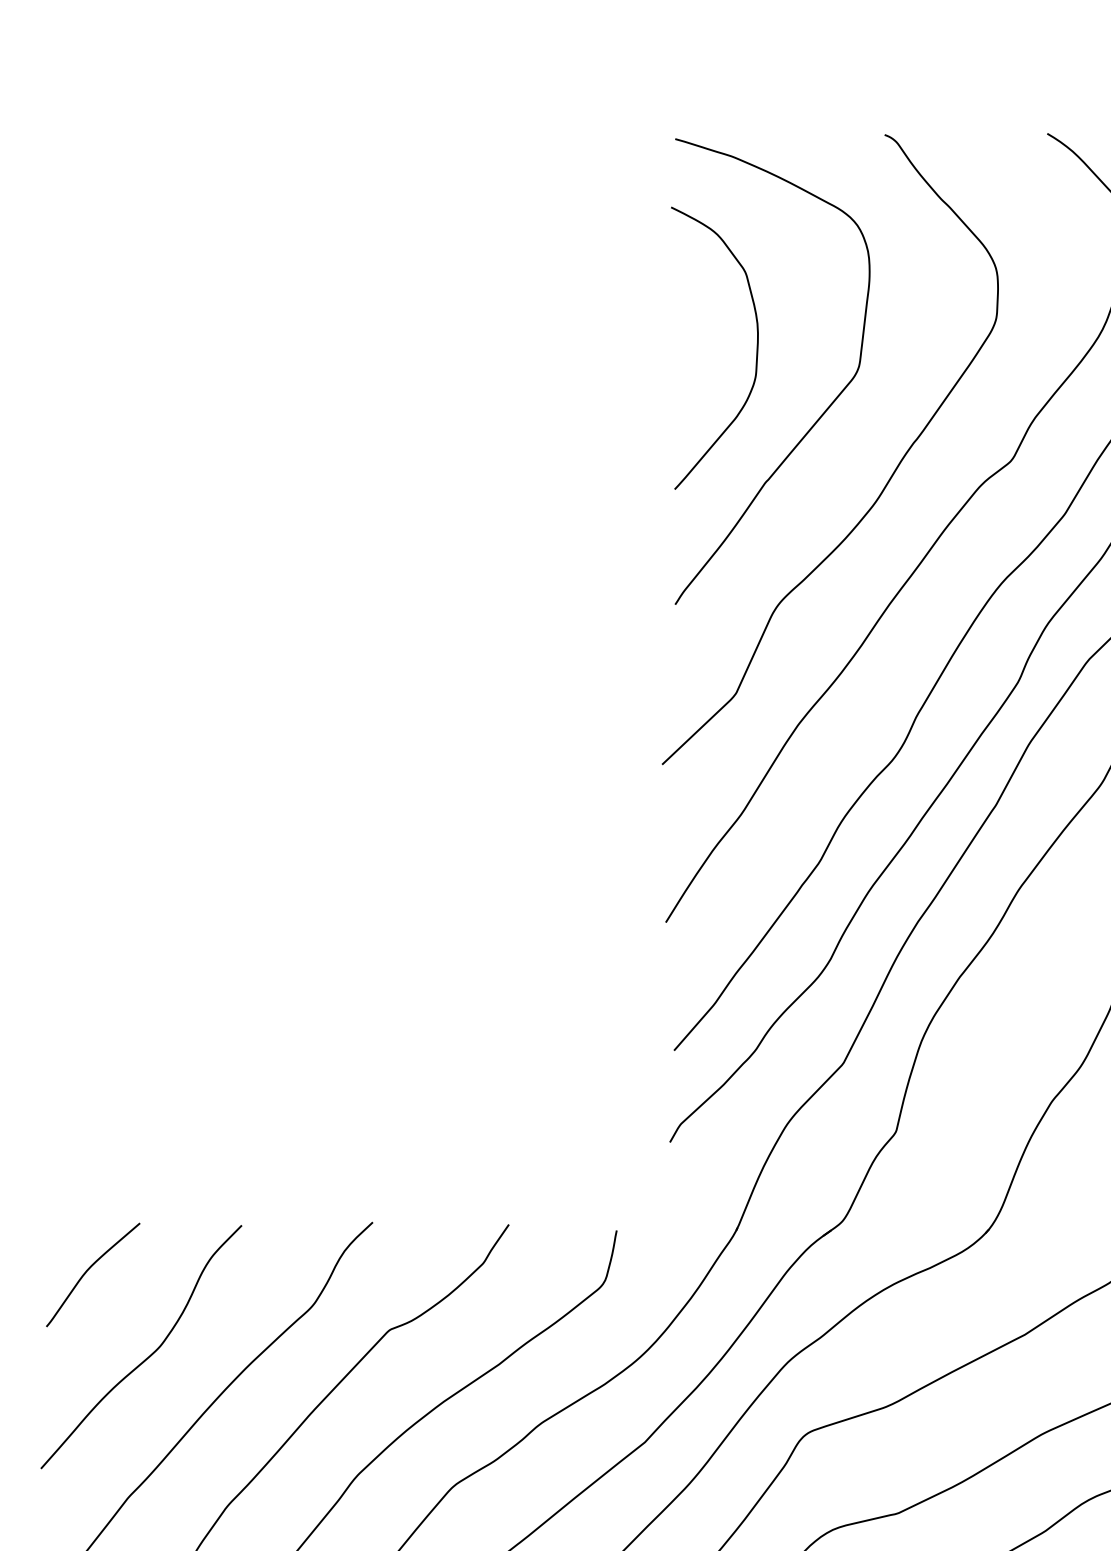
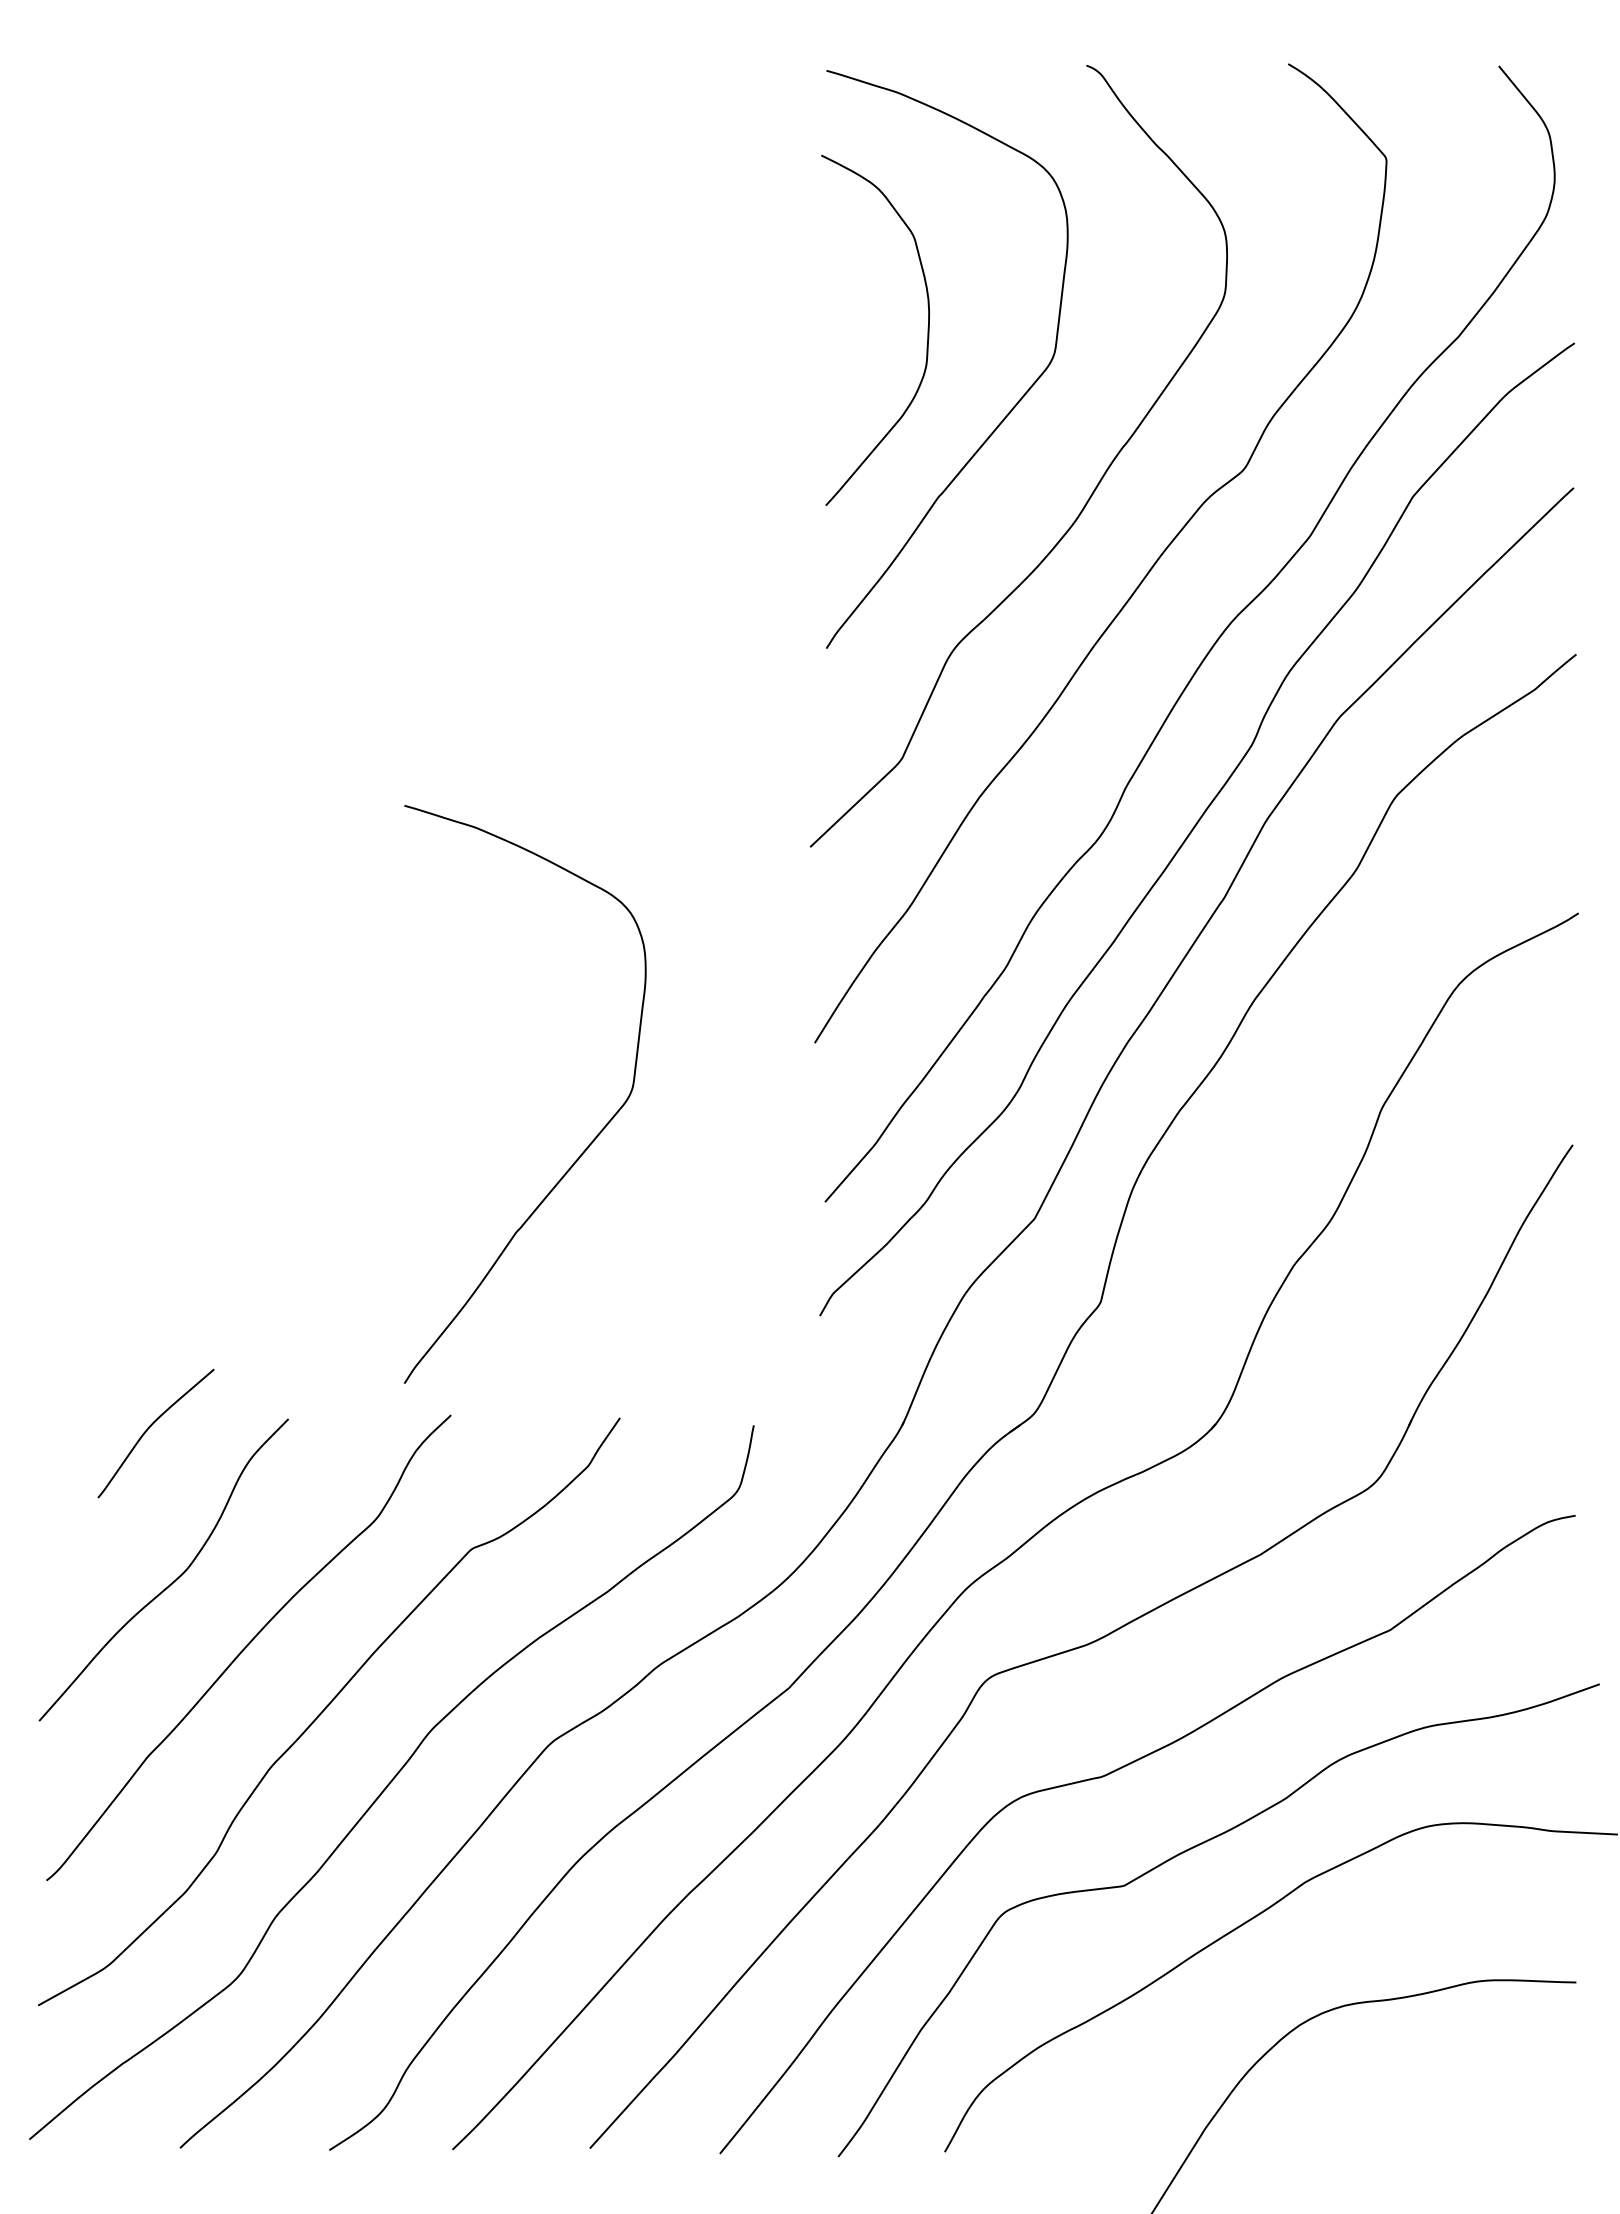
curve: (484, 1003) -> (589, 1143), added
curve: (88, 1270) -> (150, 1427), moved

